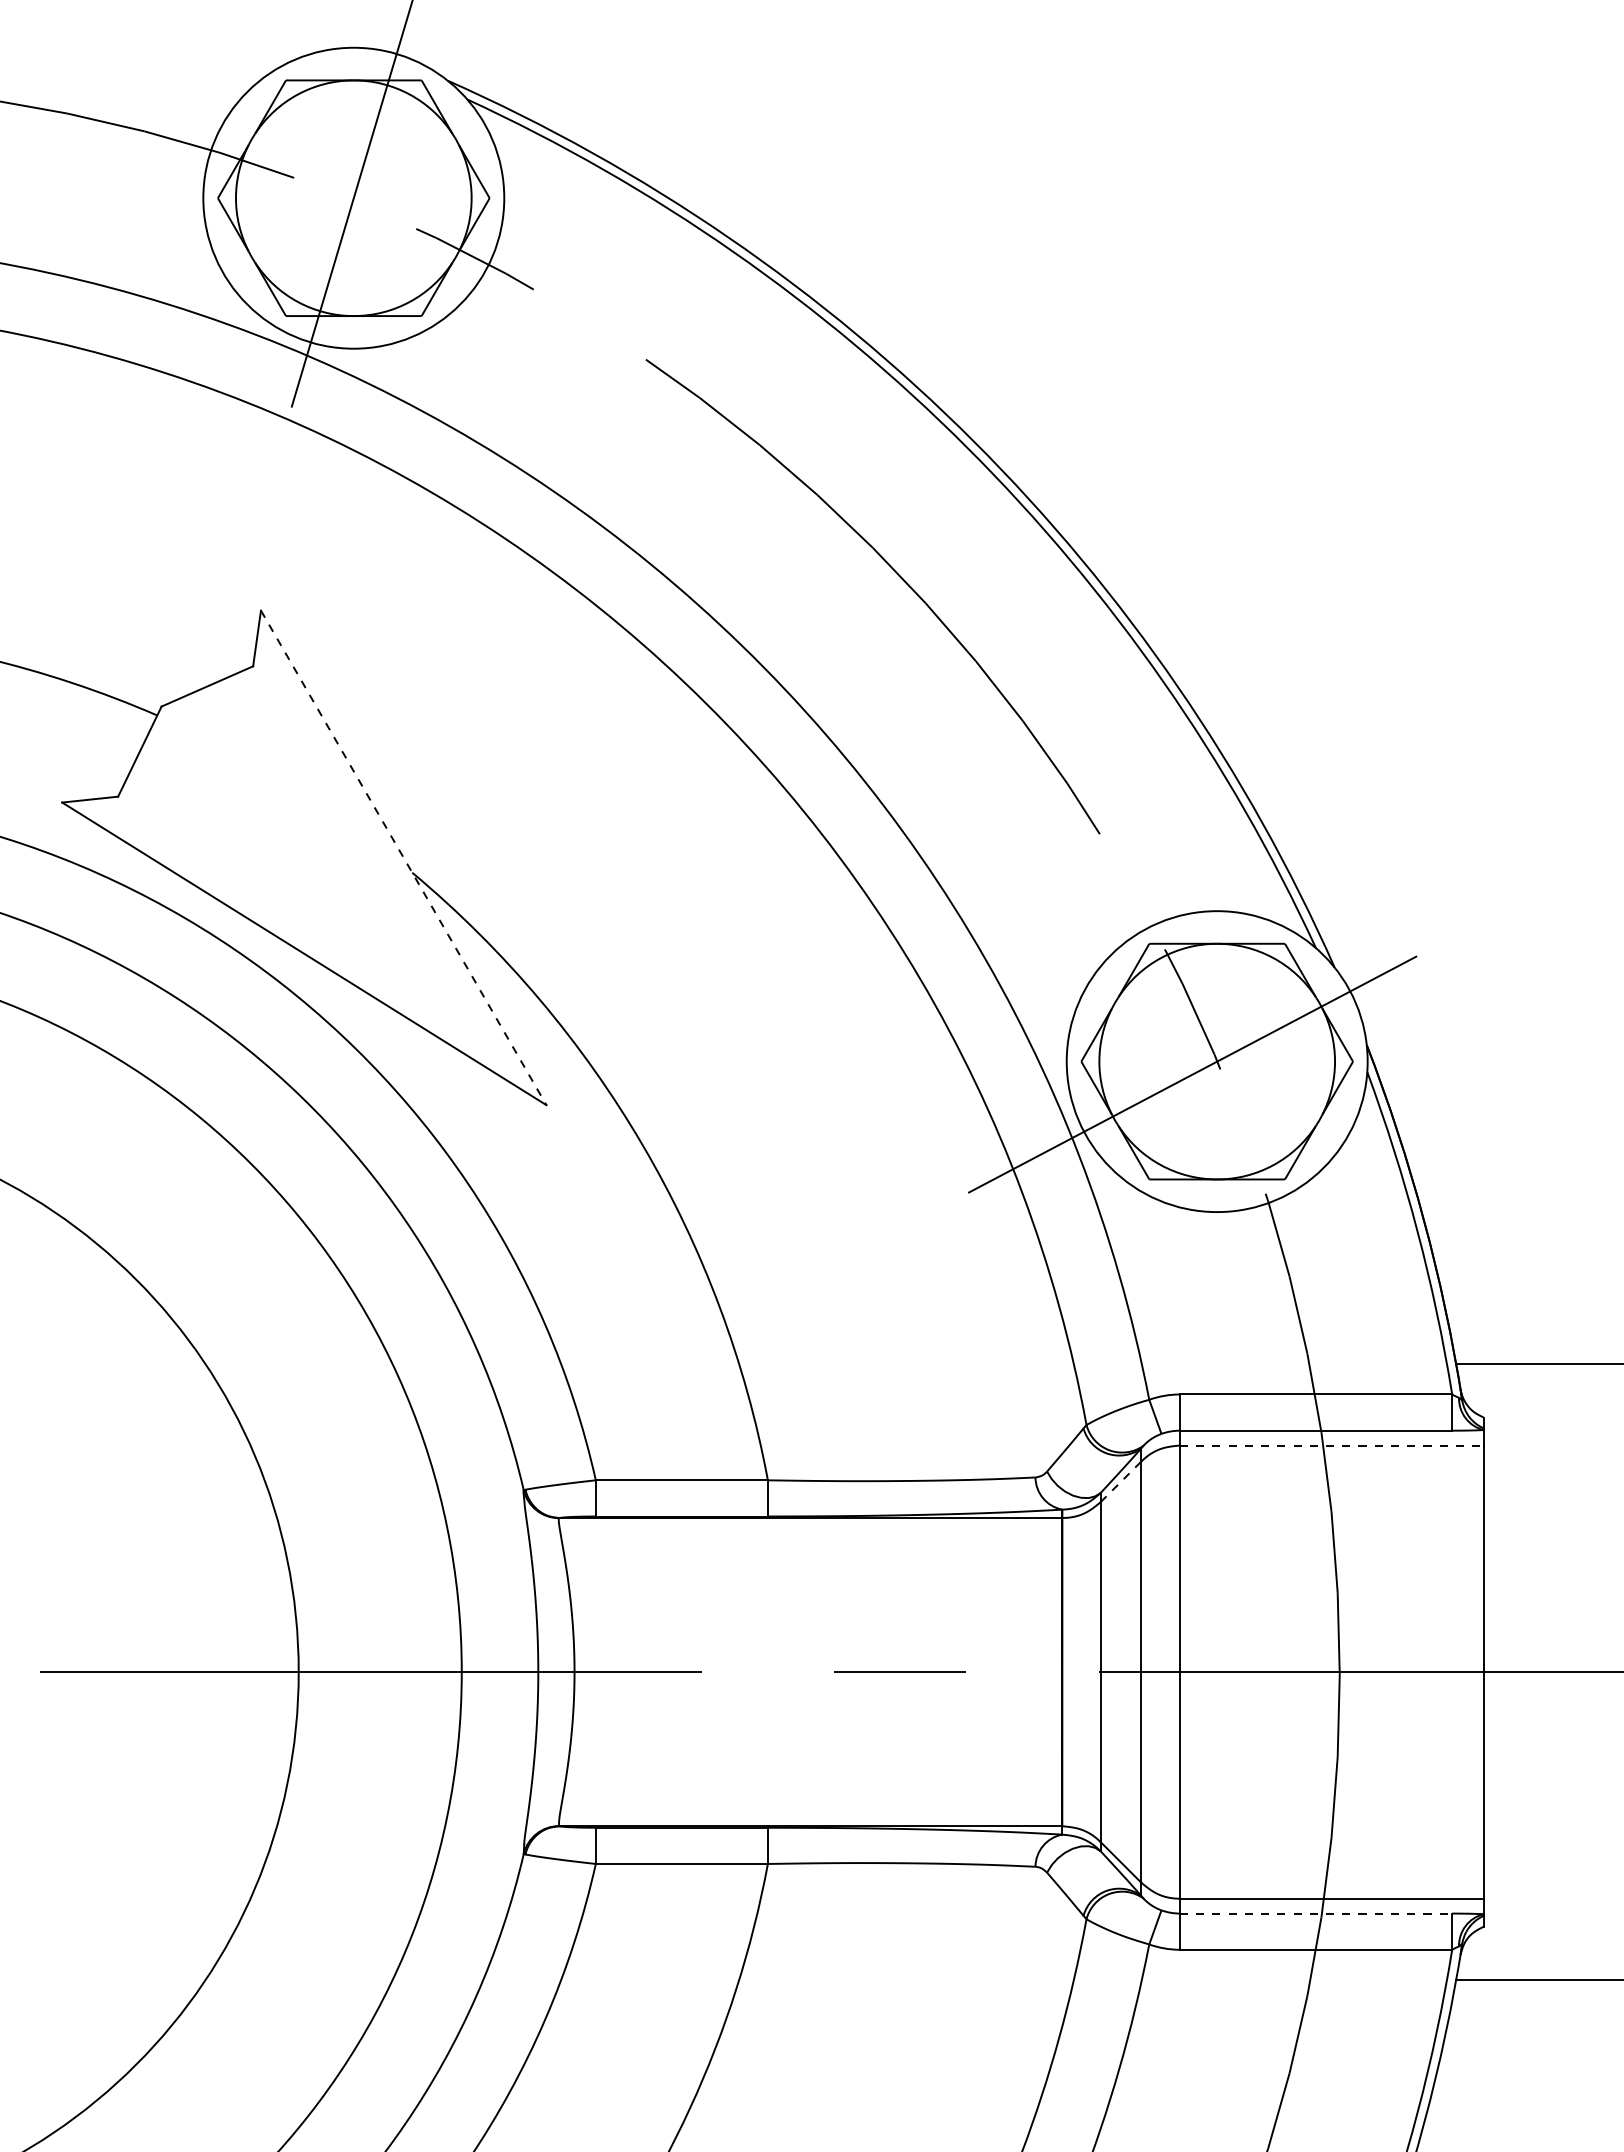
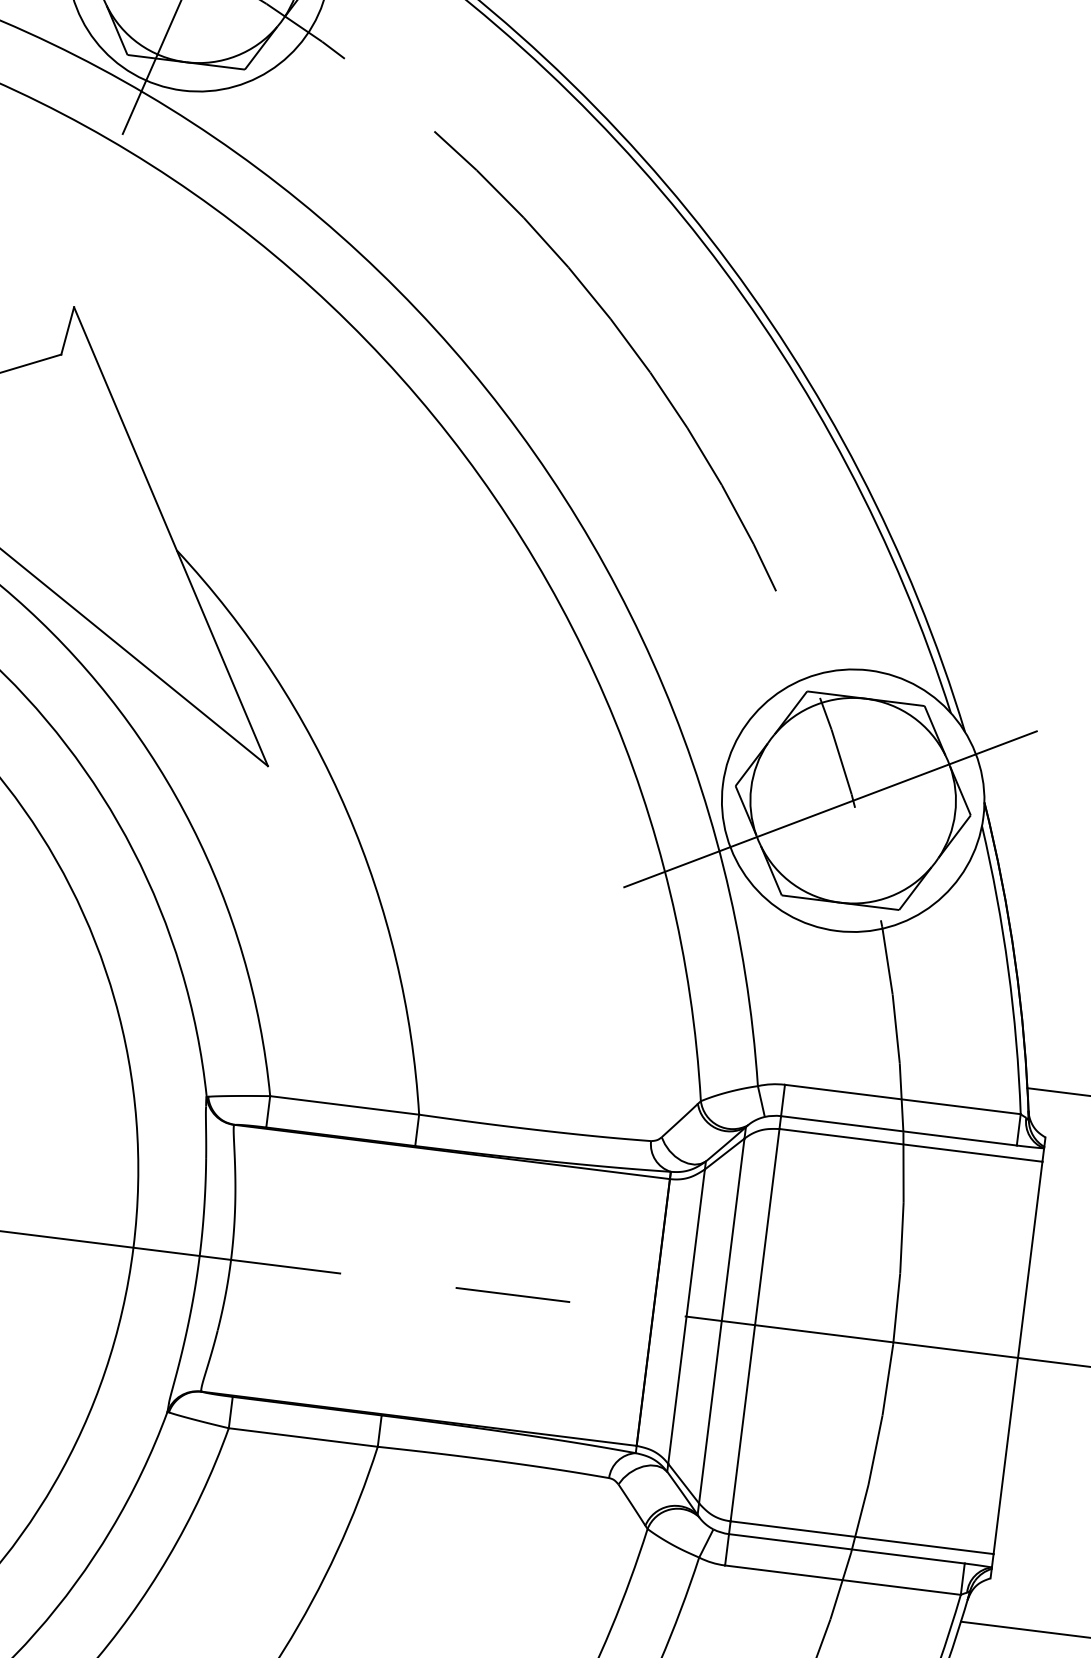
line: (403, 857) -> (170, 536), dashed -> solid
line: (1331, 1445) -> (910, 1145), dashed -> solid
line: (1121, 1481) -> (725, 1153), dashed -> solid
line: (1316, 1913) -> (847, 1548), dashed -> solid

